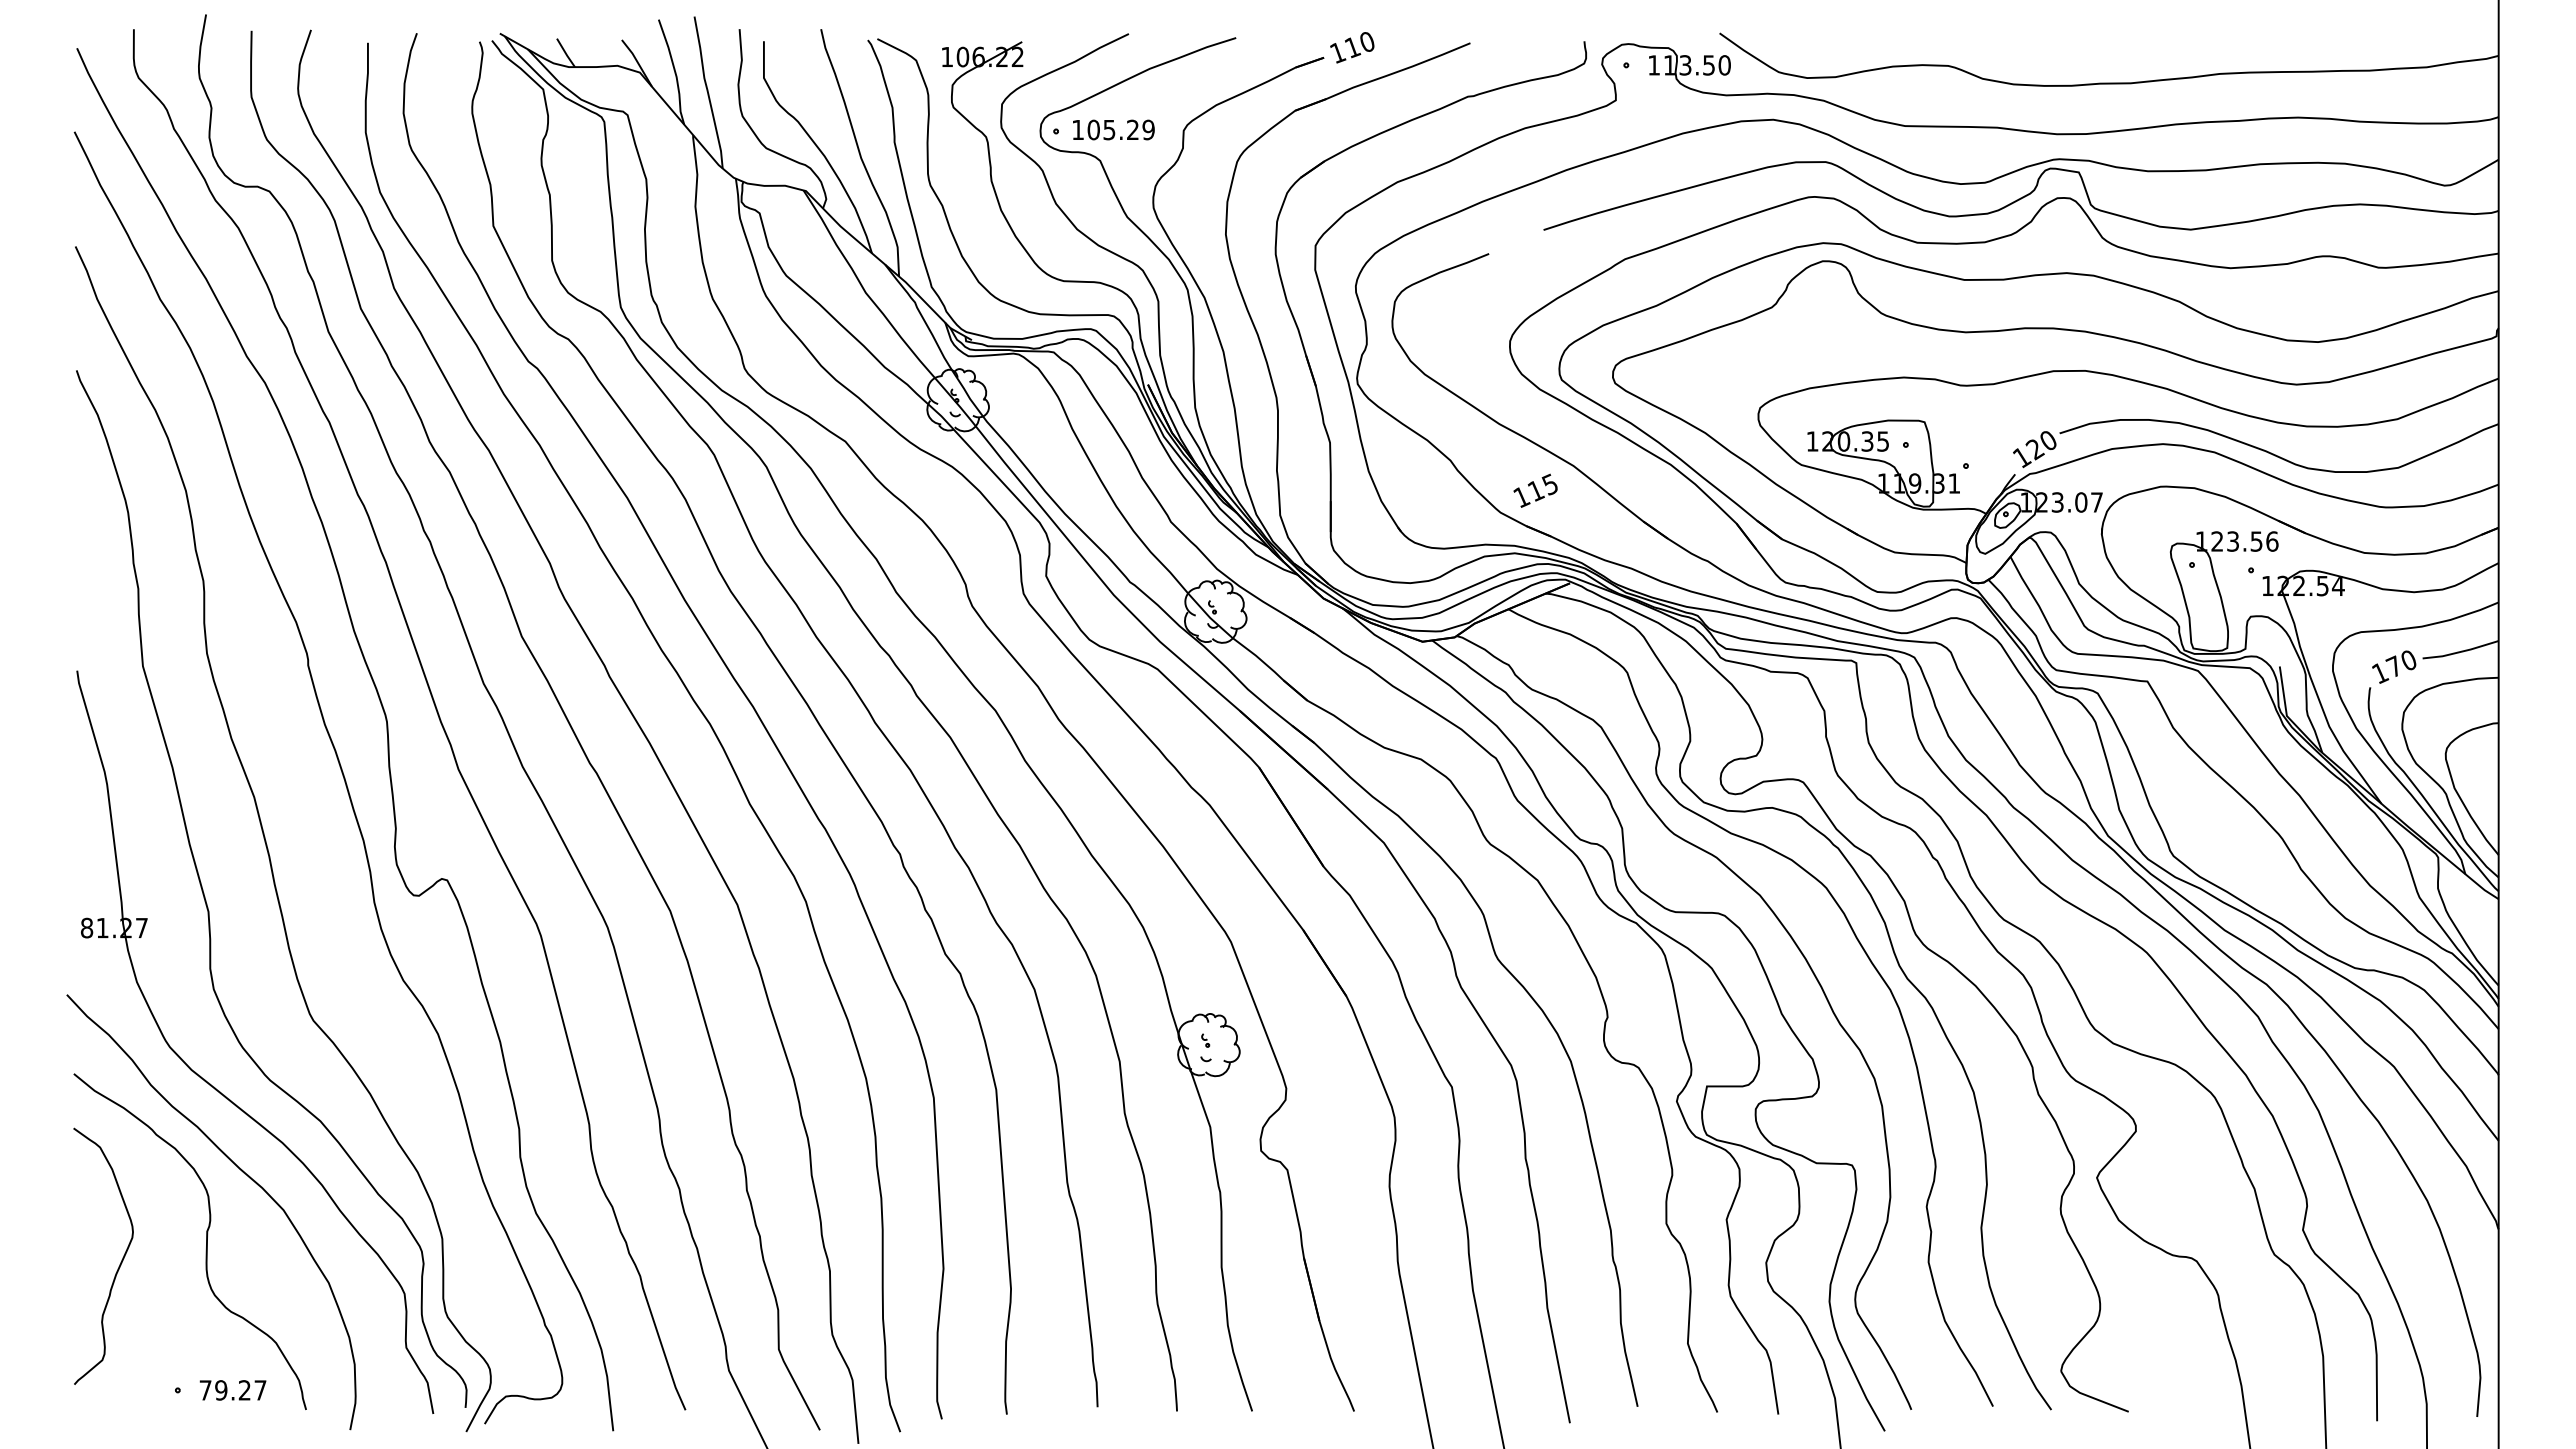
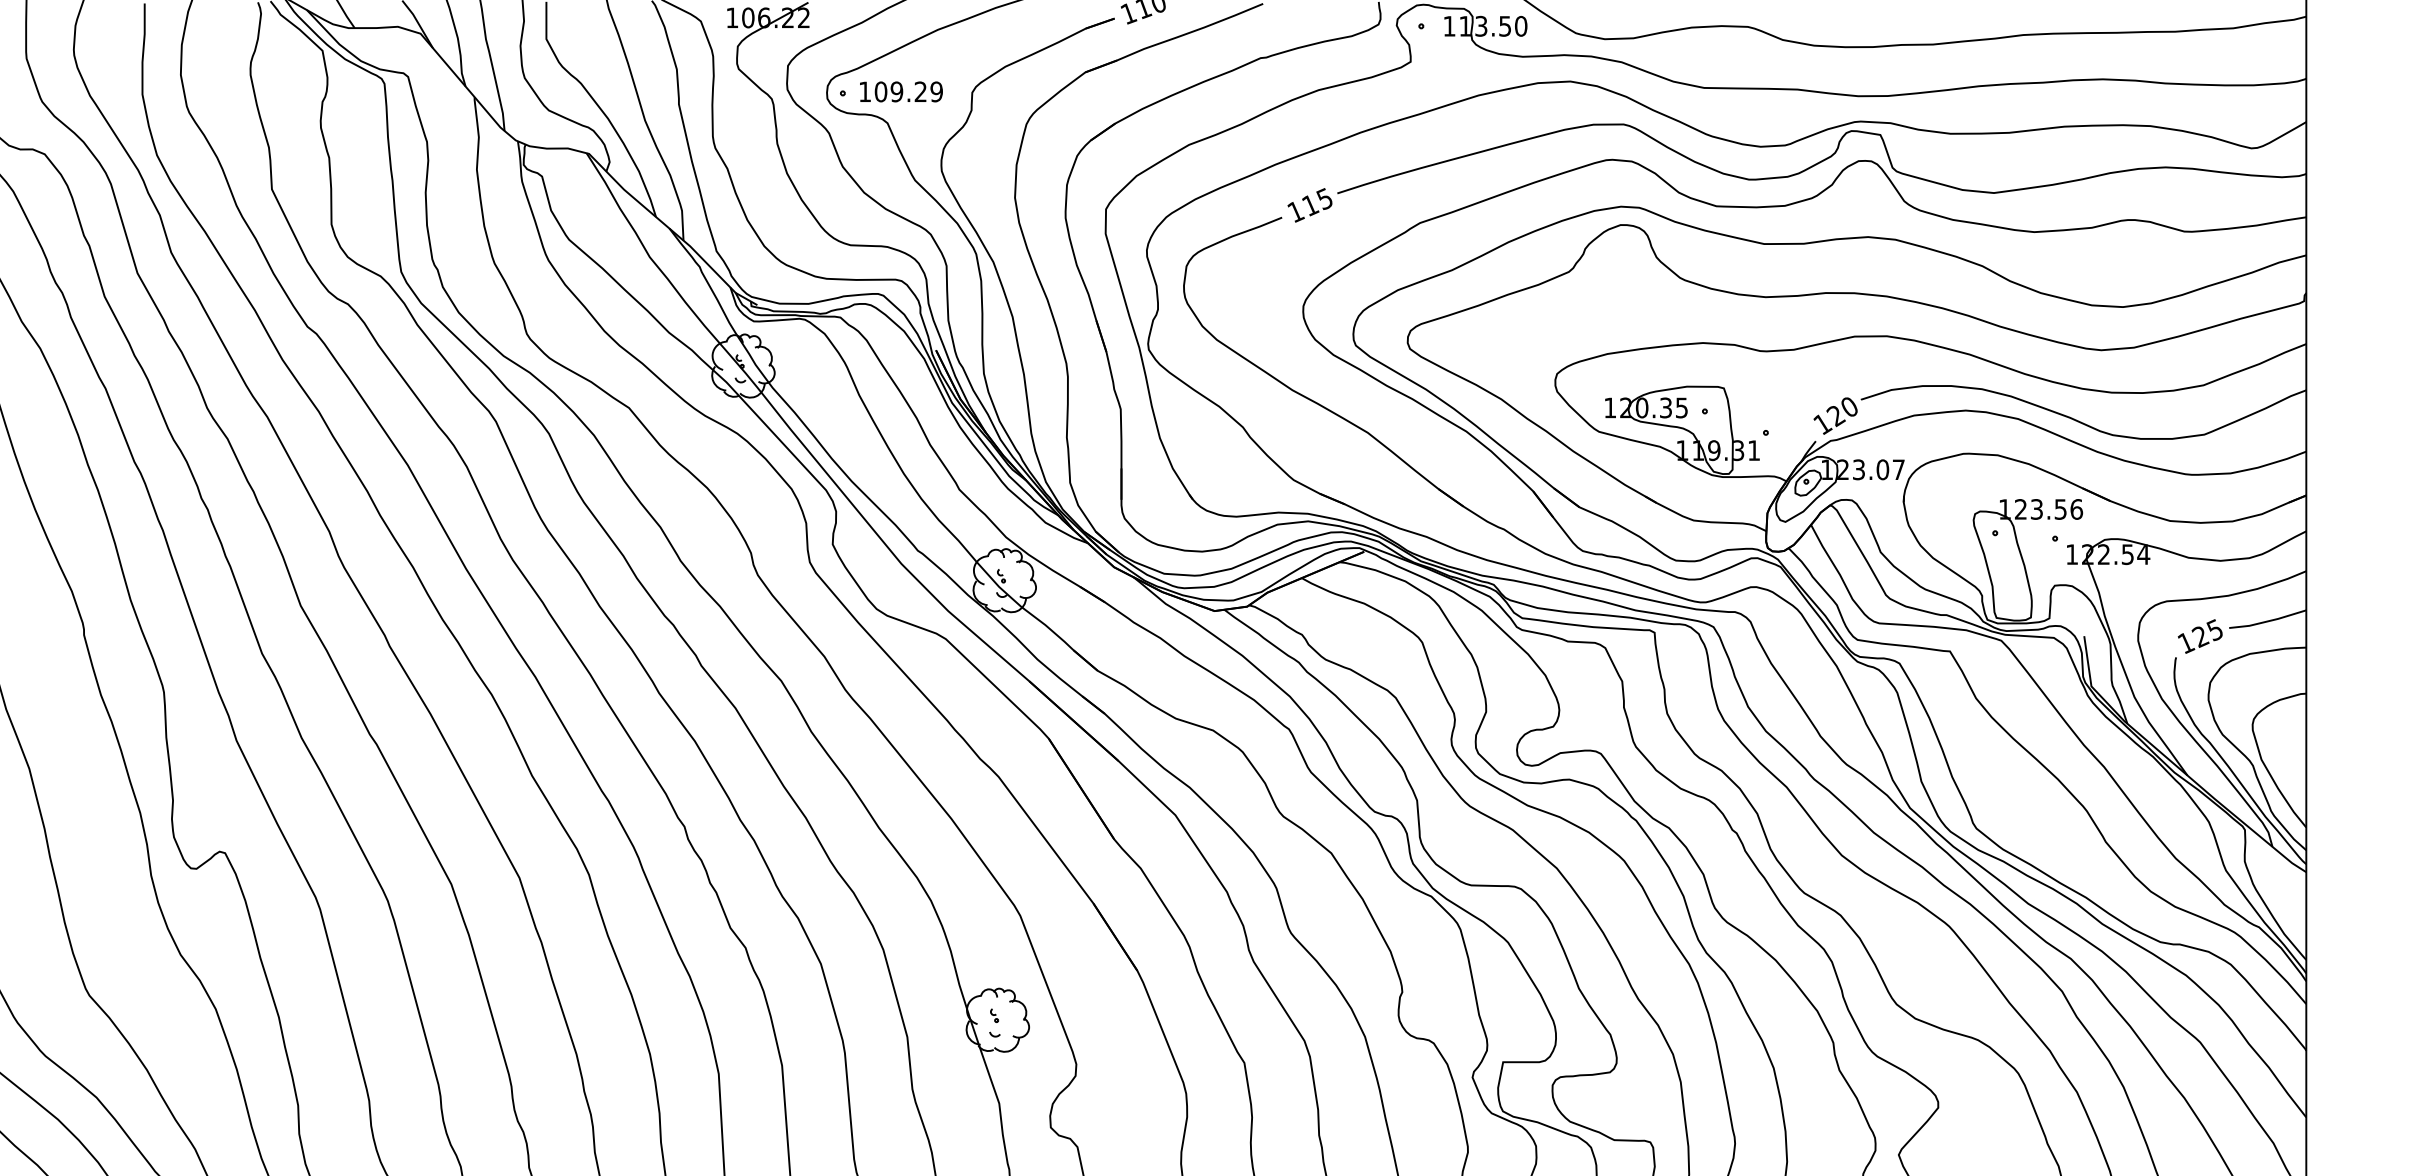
text: (1109, 129) -> (896, 91), 105.29 -> 109.29
text: (1535, 490) -> (1309, 205), moved
text: (2400, 663) -> (2206, 633), 170 -> 125

